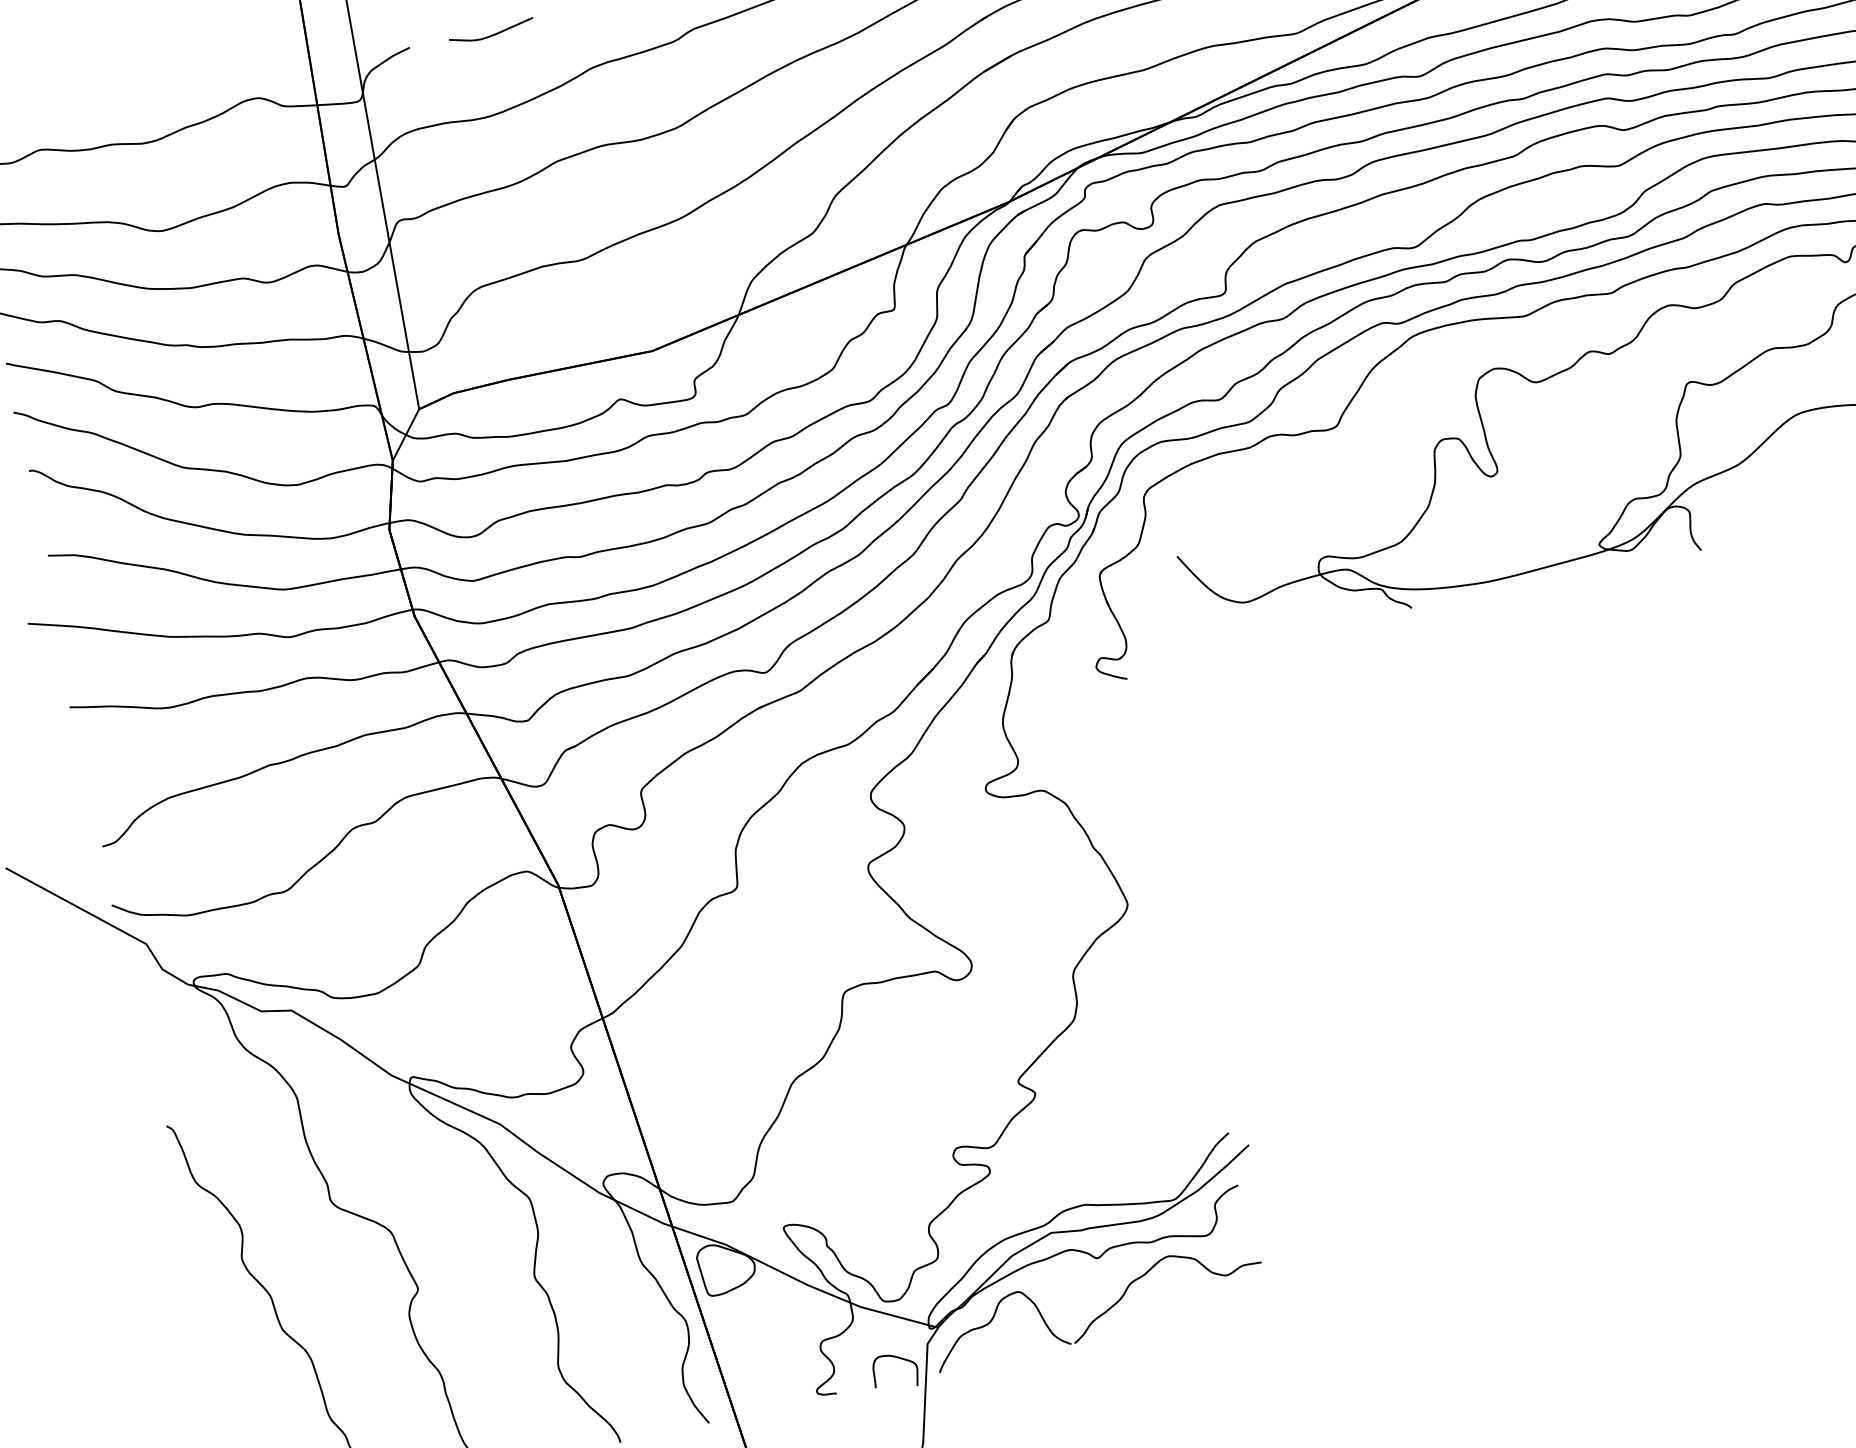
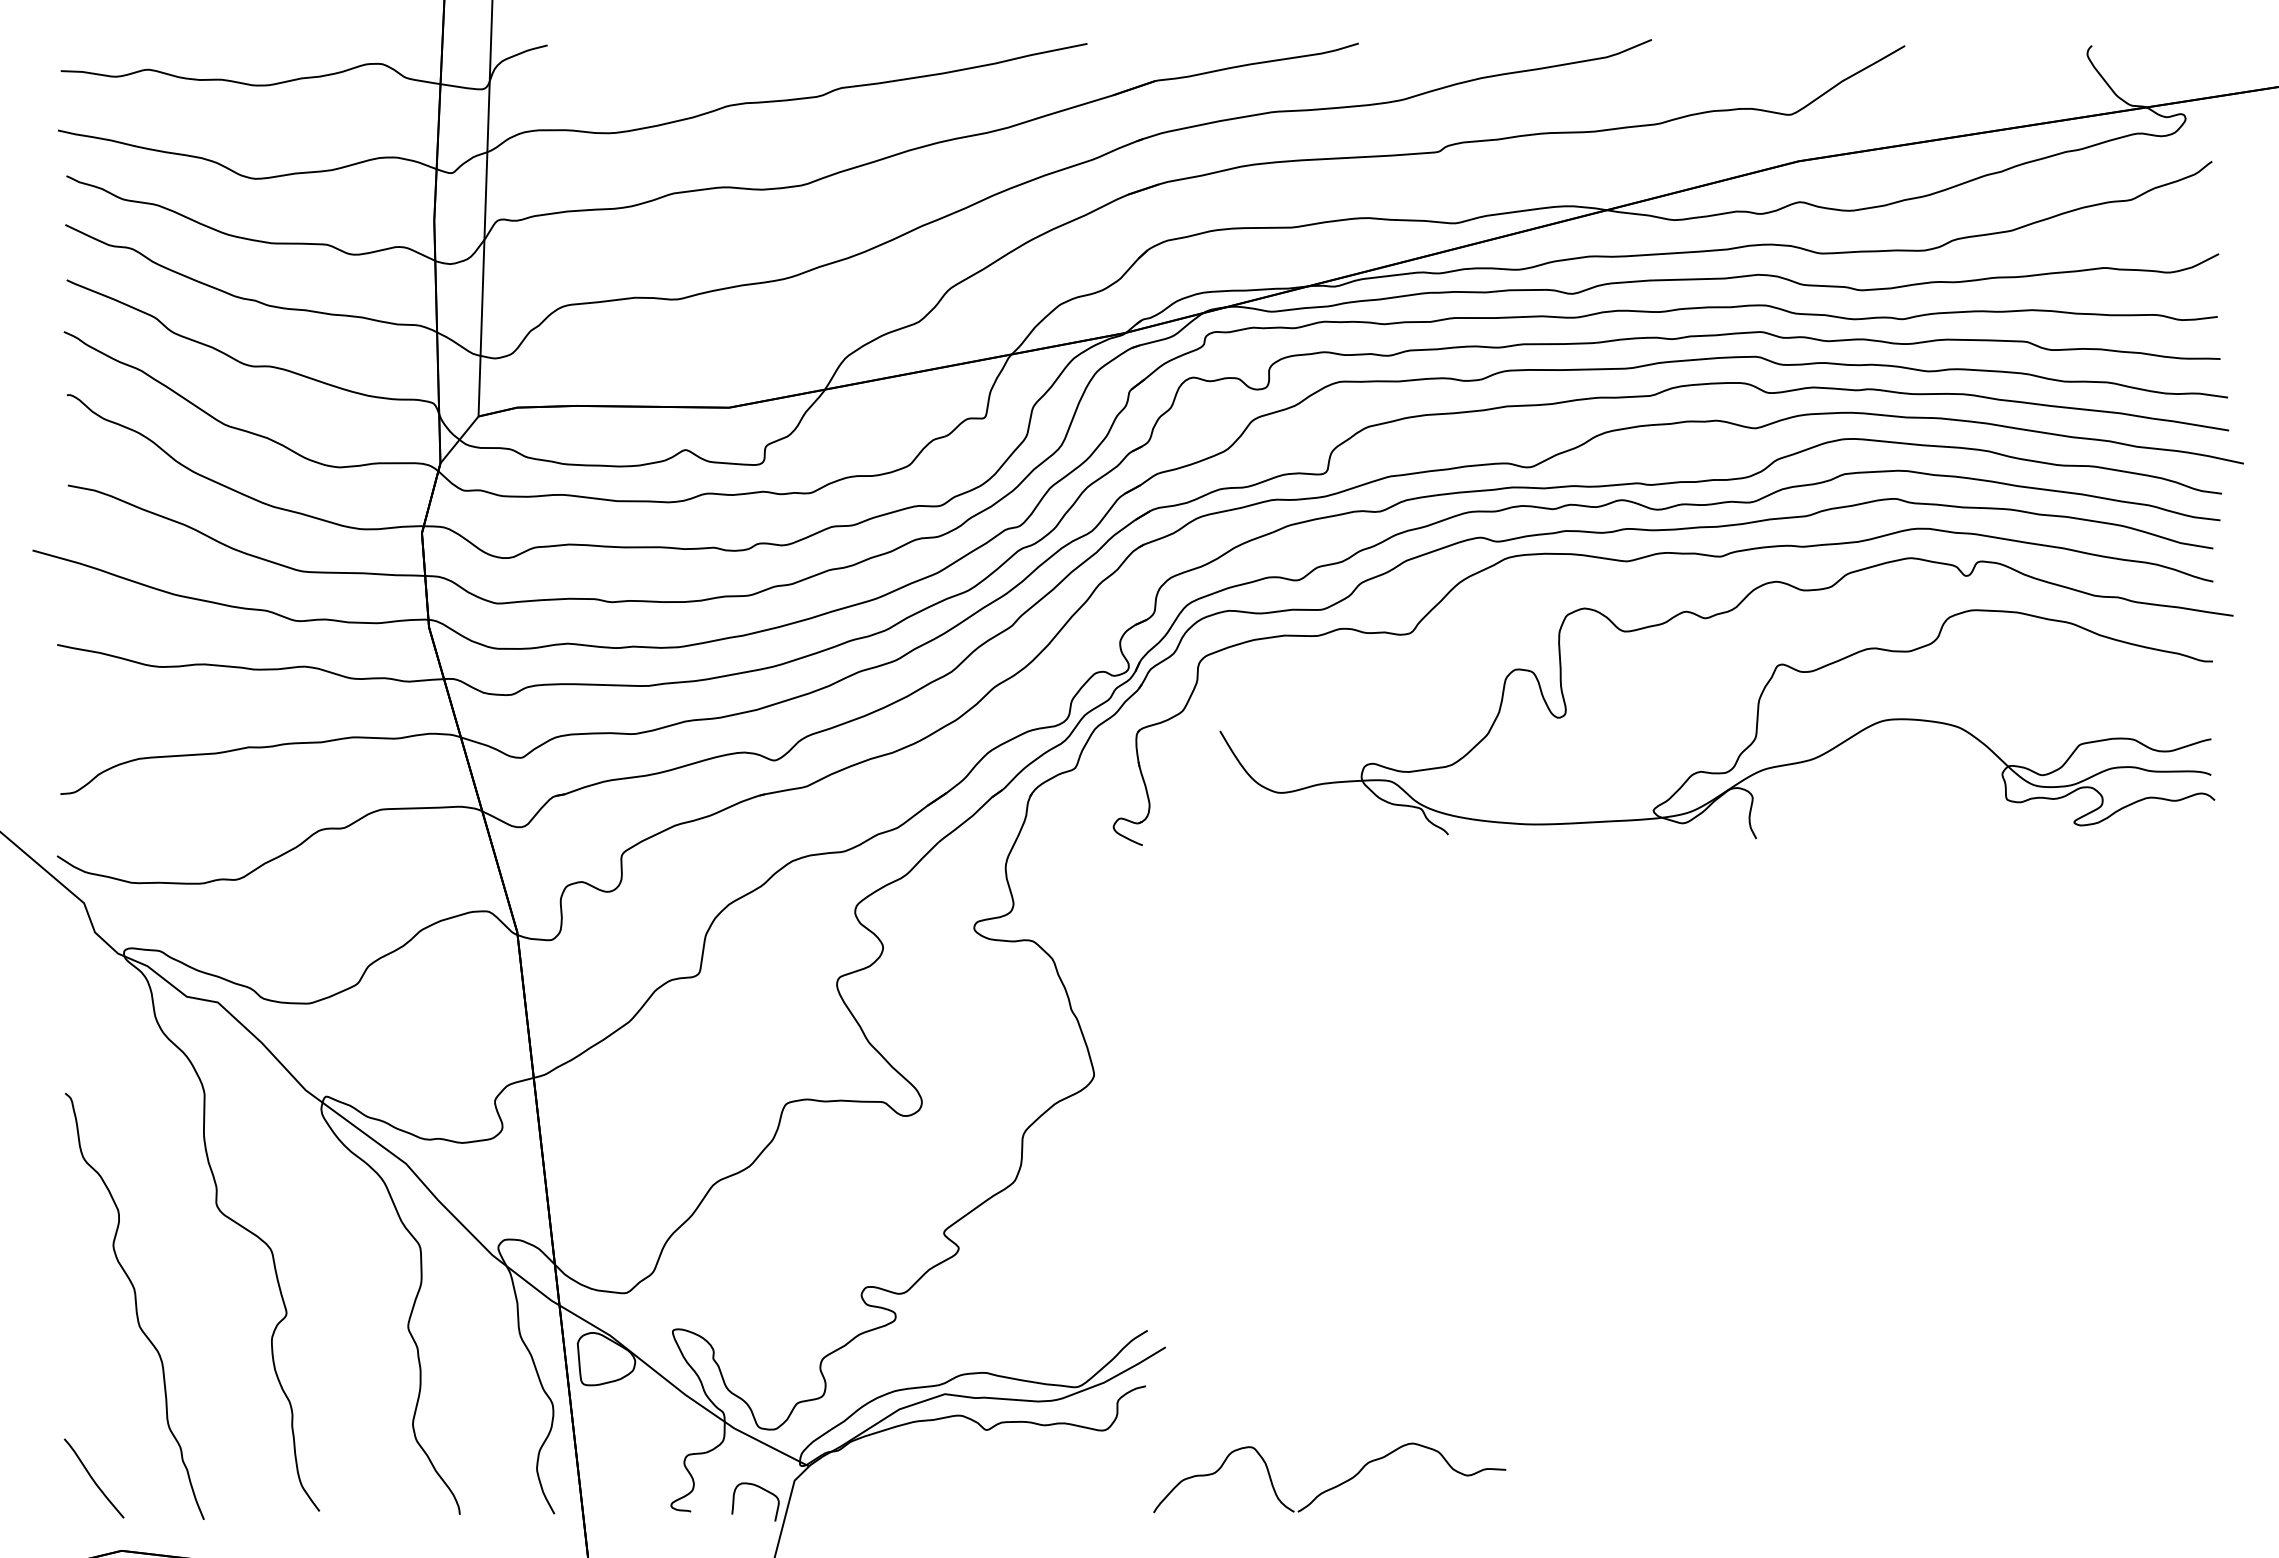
curve: (494, 33) -> (636, 49), removed
part: (1101, 1313) -> (1331, 1487), moved

